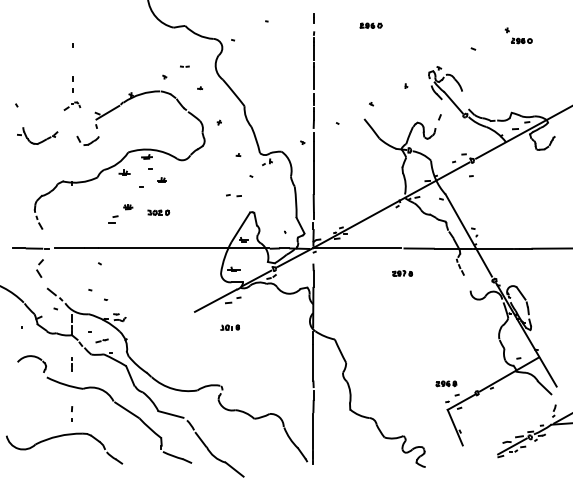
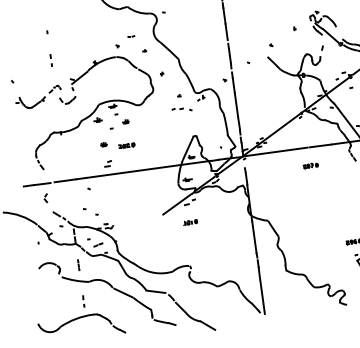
part: (72, 105) -> (54, 88), moved
part: (233, 195) -> (177, 108), moved
part: (113, 219) -> (108, 163), moved
part: (40, 268) -> (46, 198), size x0.62

